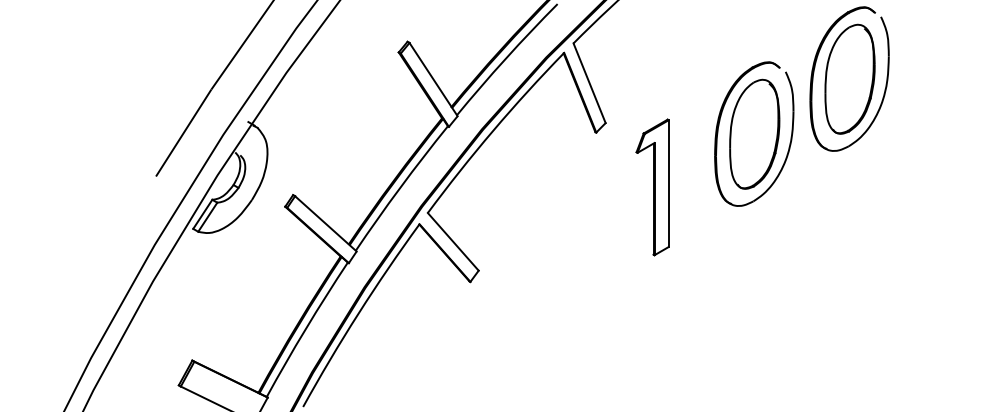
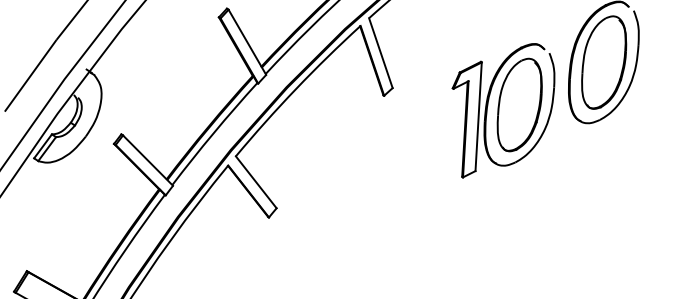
part: (652, 187) -> (464, 119), moved

